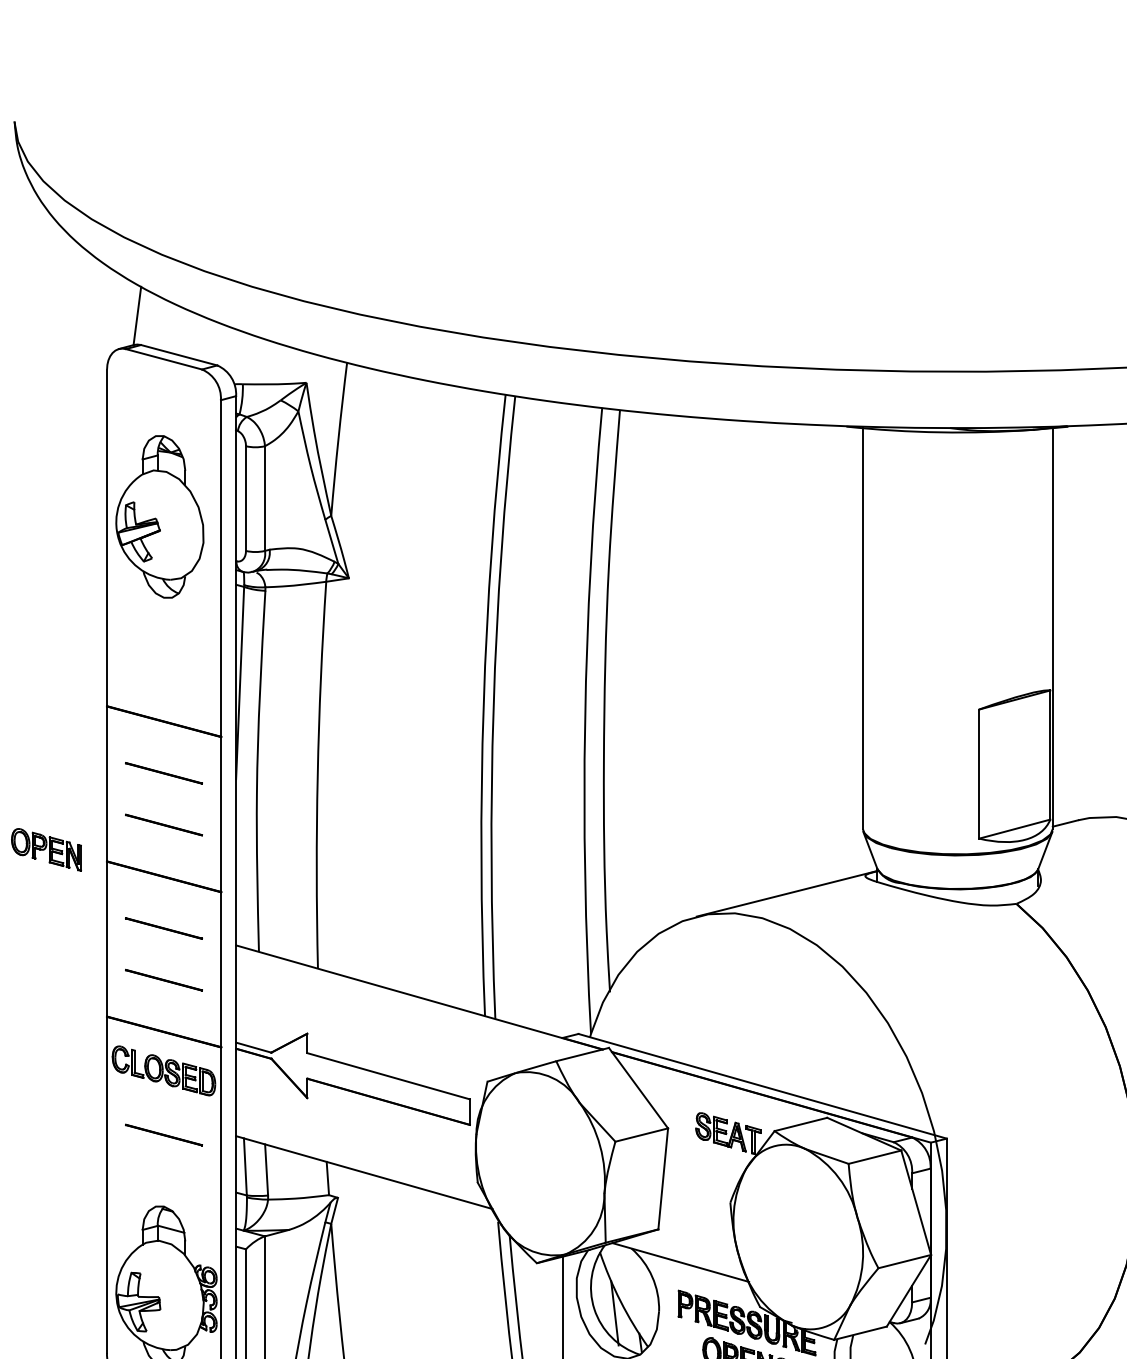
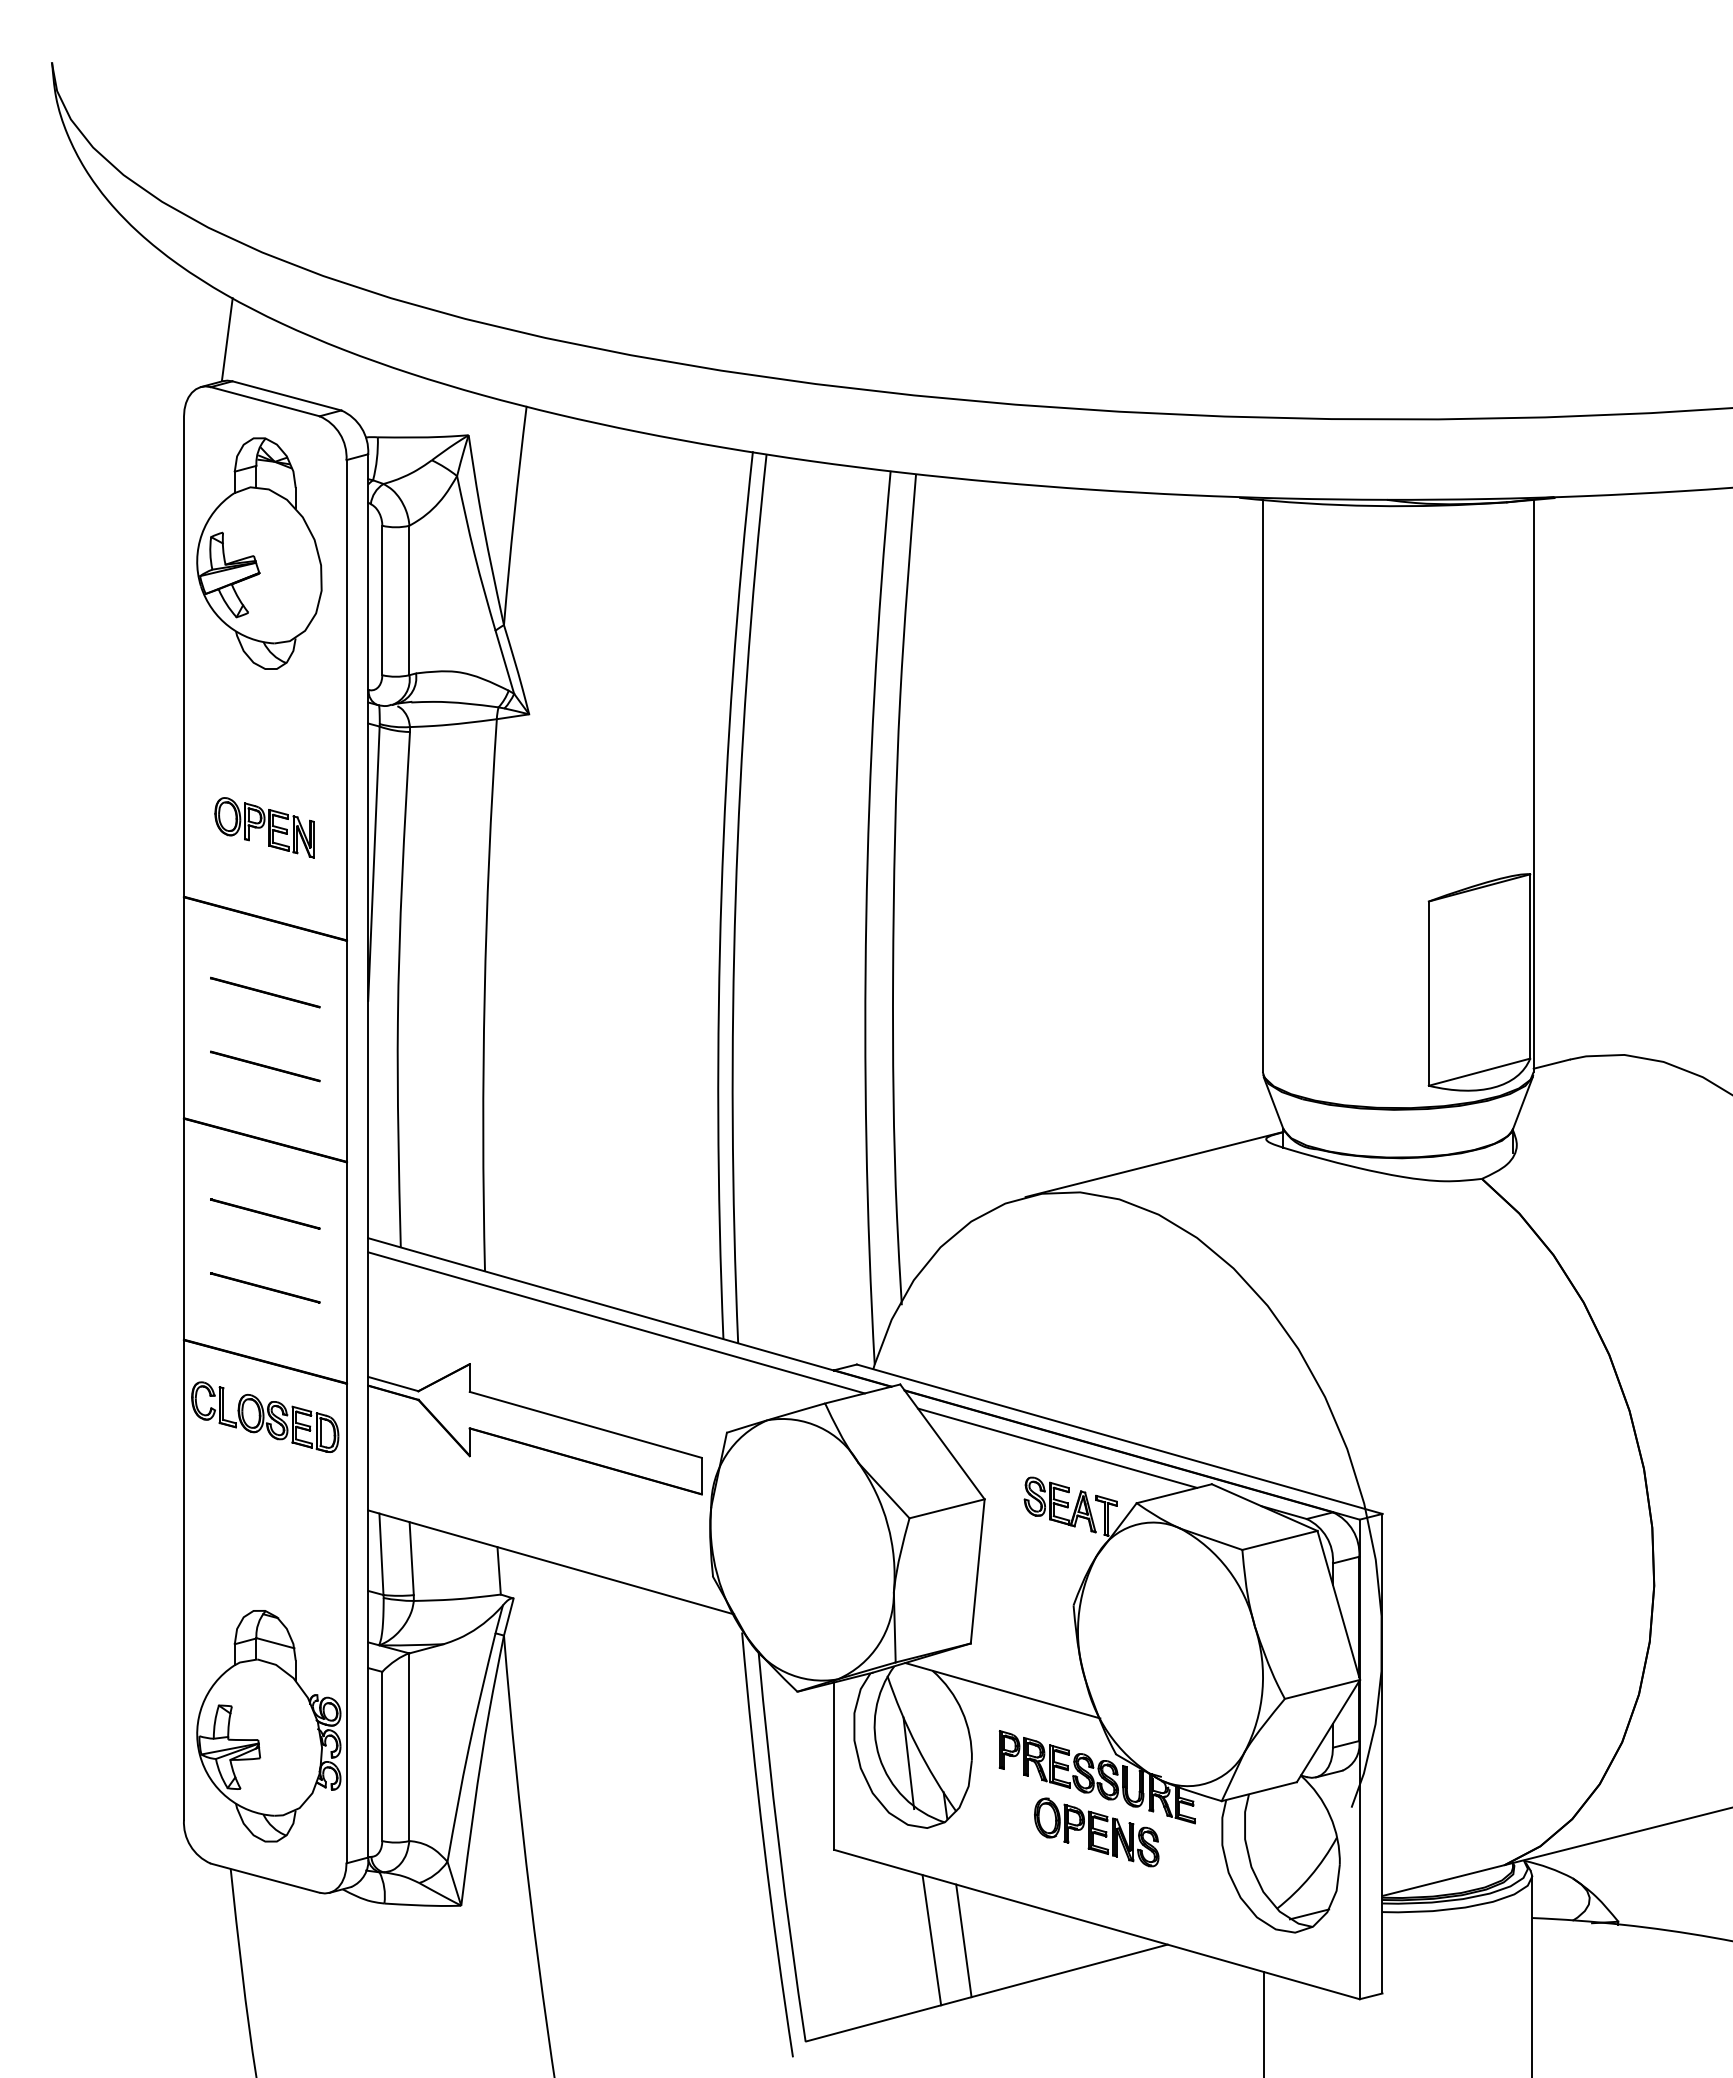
part: (159, 516) -> (259, 553), moved
part: (46, 849) -> (264, 827), moved
line: (410, 1004) -> (616, 1322), added
line: (719, 1092) -> (1057, 1447), added
line: (164, 1134) -> (265, 1508), removed

